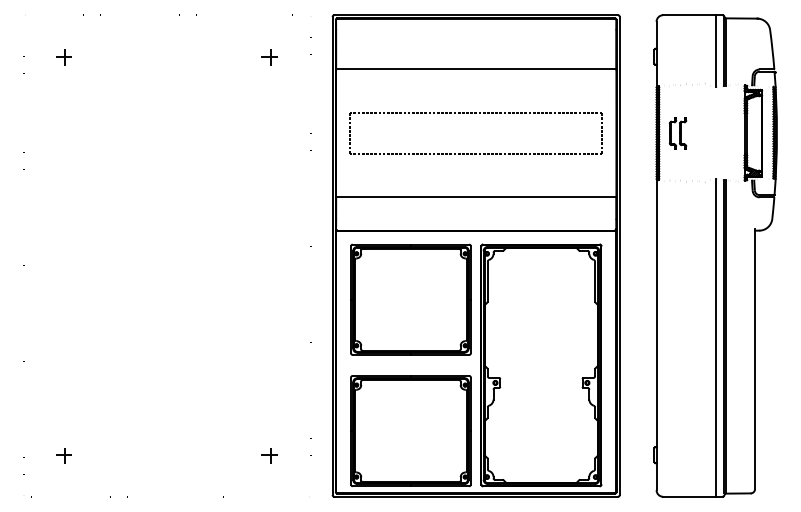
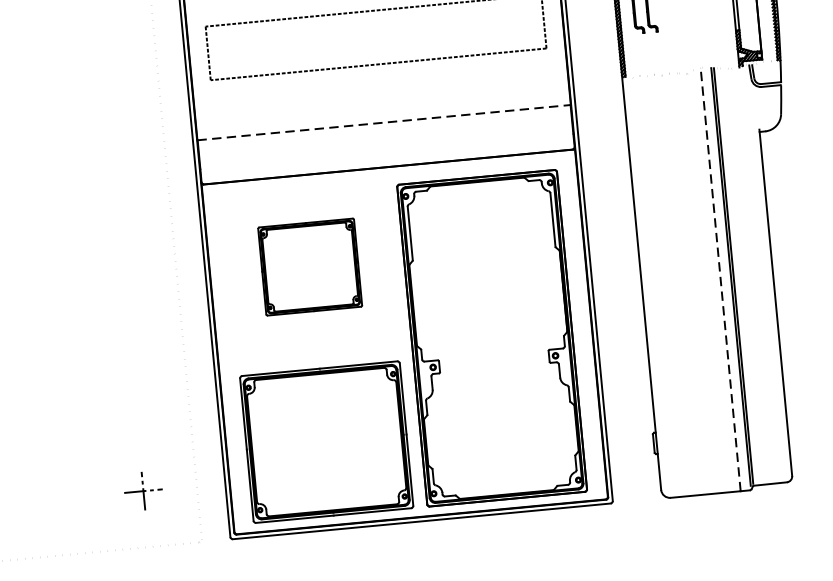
line: (476, 197) -> (384, 122), solid -> dashed
part: (410, 299) -> (309, 266), size x0.6
line: (715, 337) -> (720, 279), solid -> dashed
part: (269, 455) -> (141, 492), size x1.6

